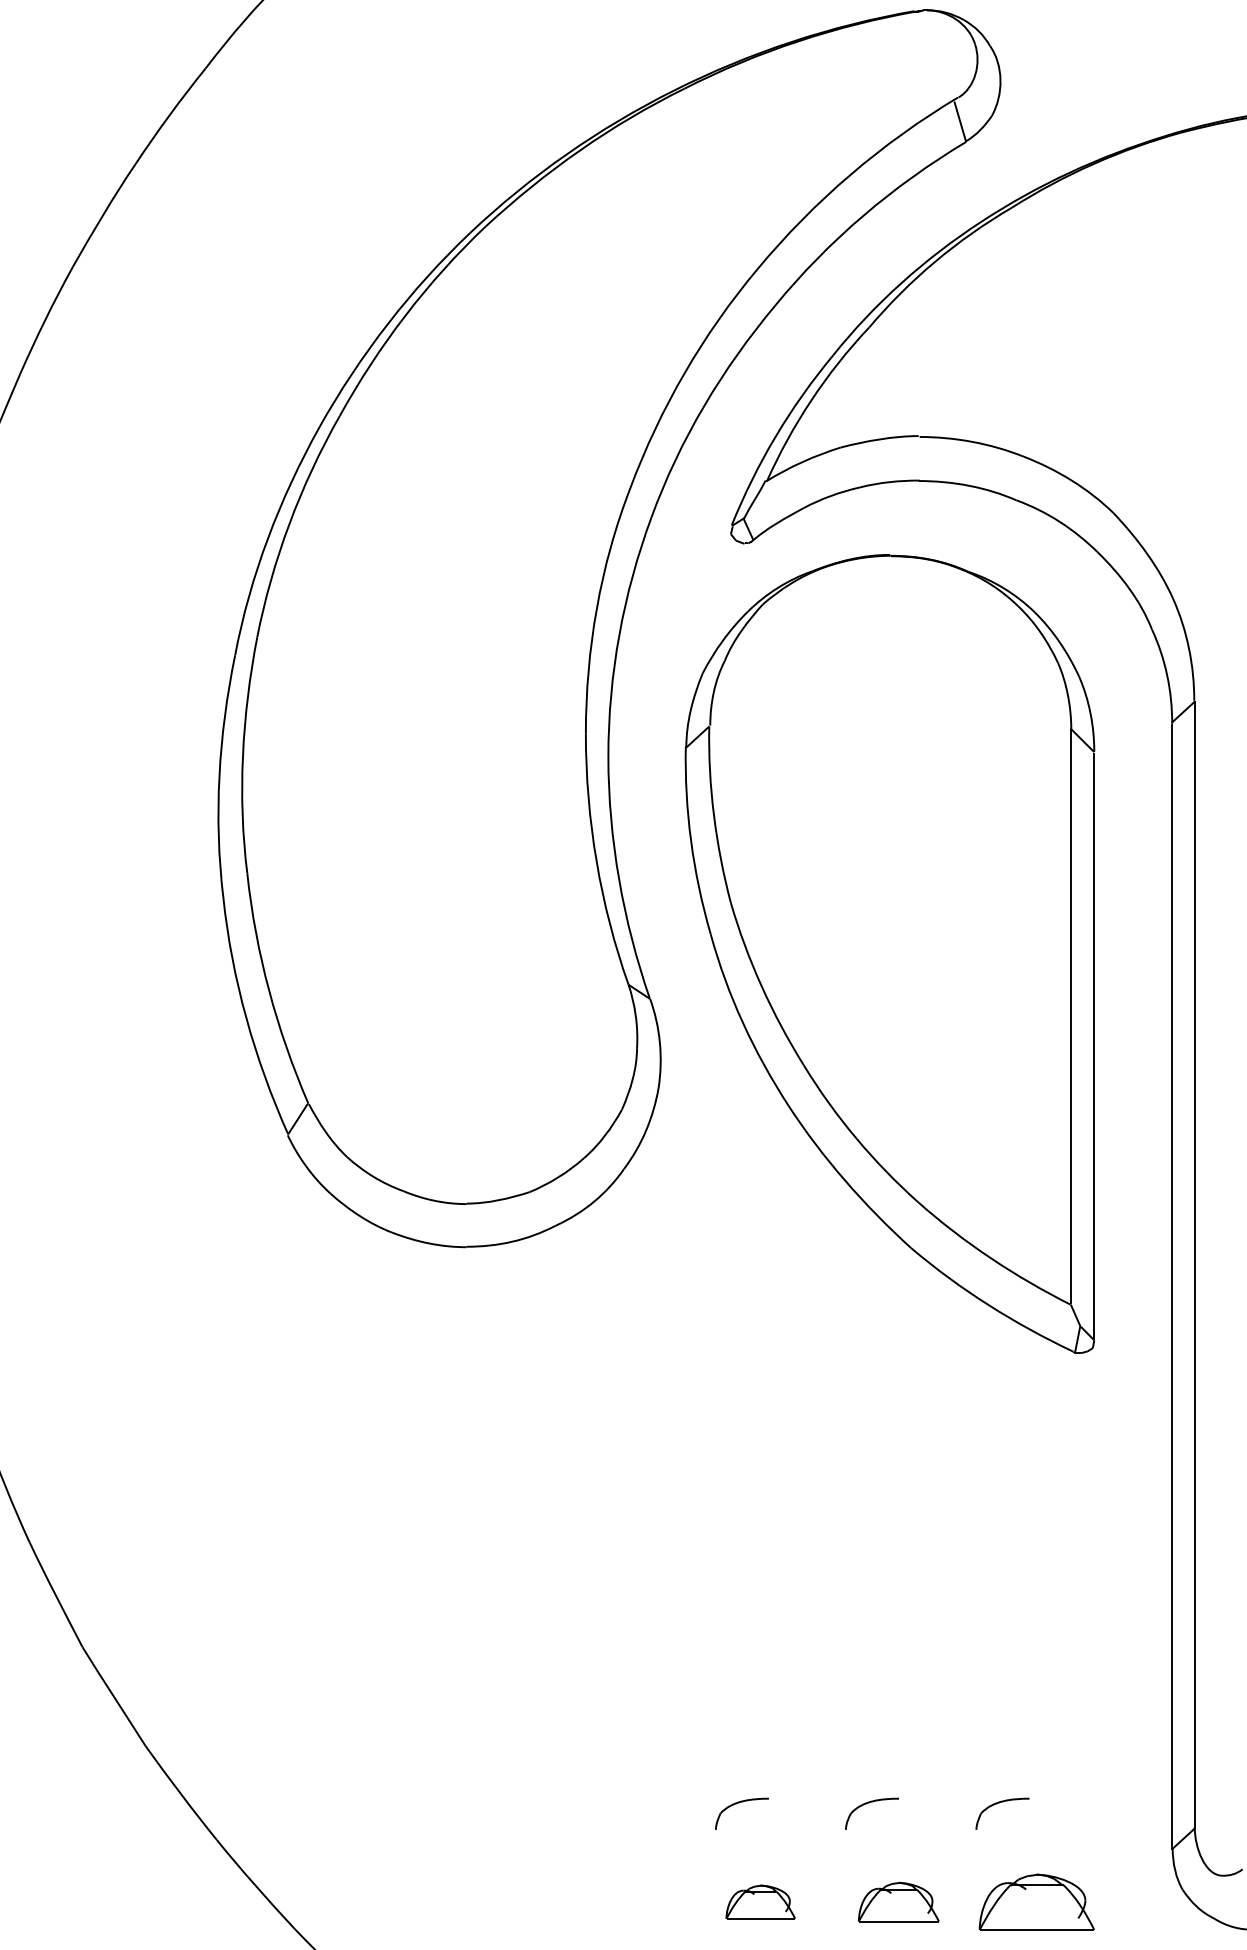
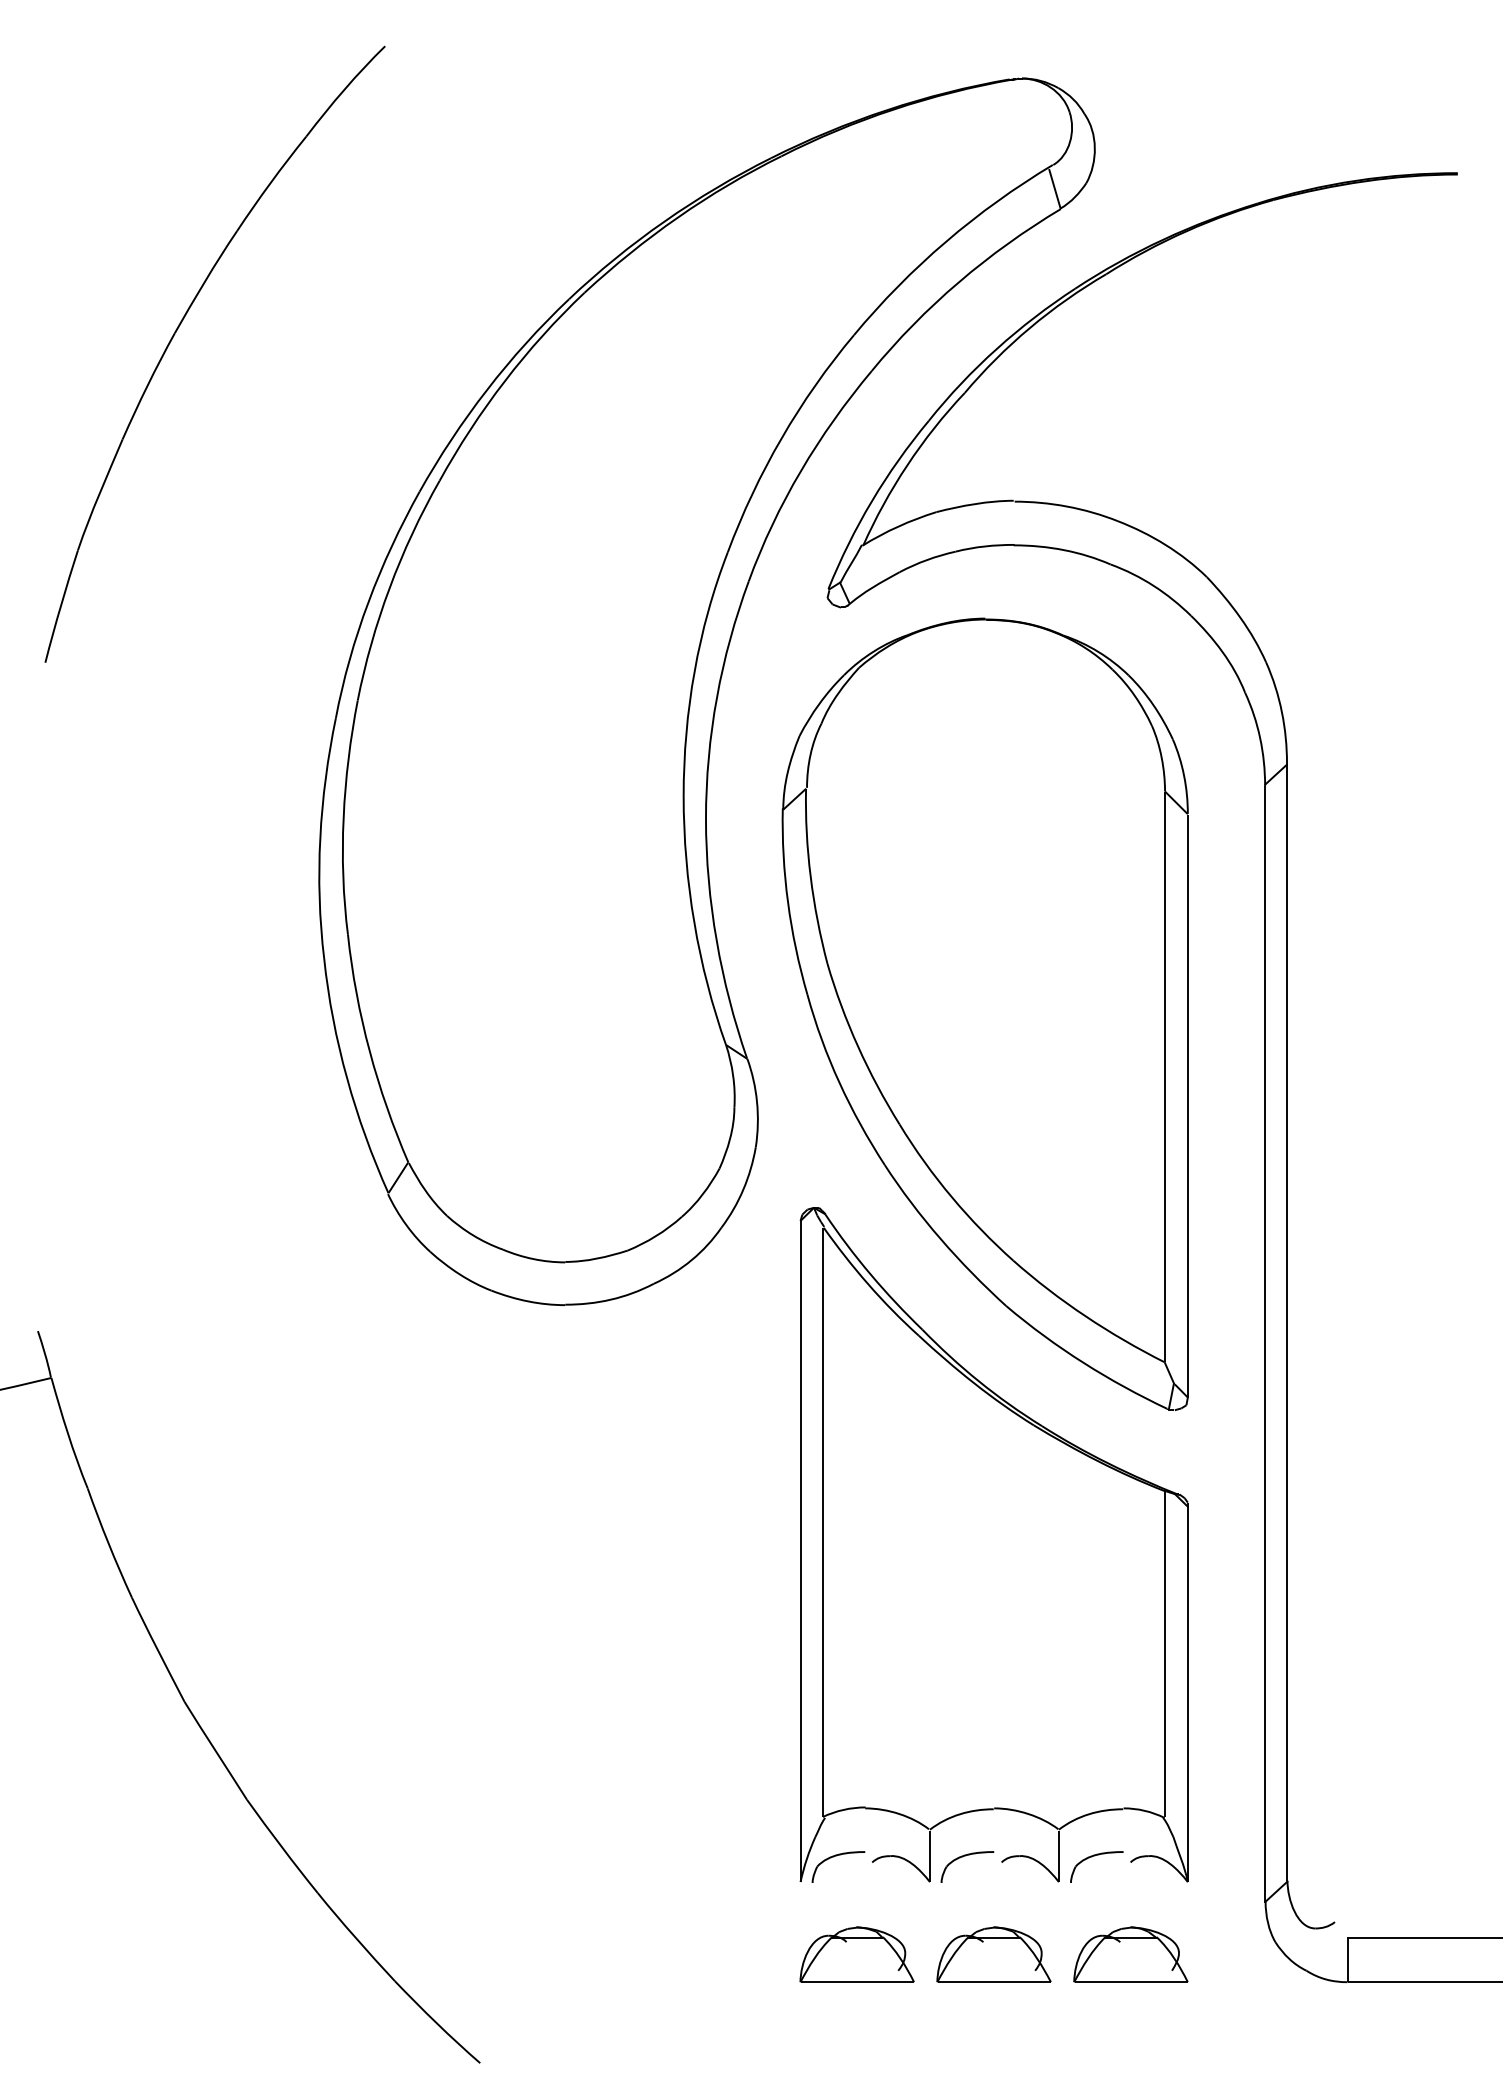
part: (898, 1488) -> (993, 1544), added
part: (760, 1902) -> (856, 1954), size x1.67
part: (898, 1902) -> (993, 1954), size x1.43

